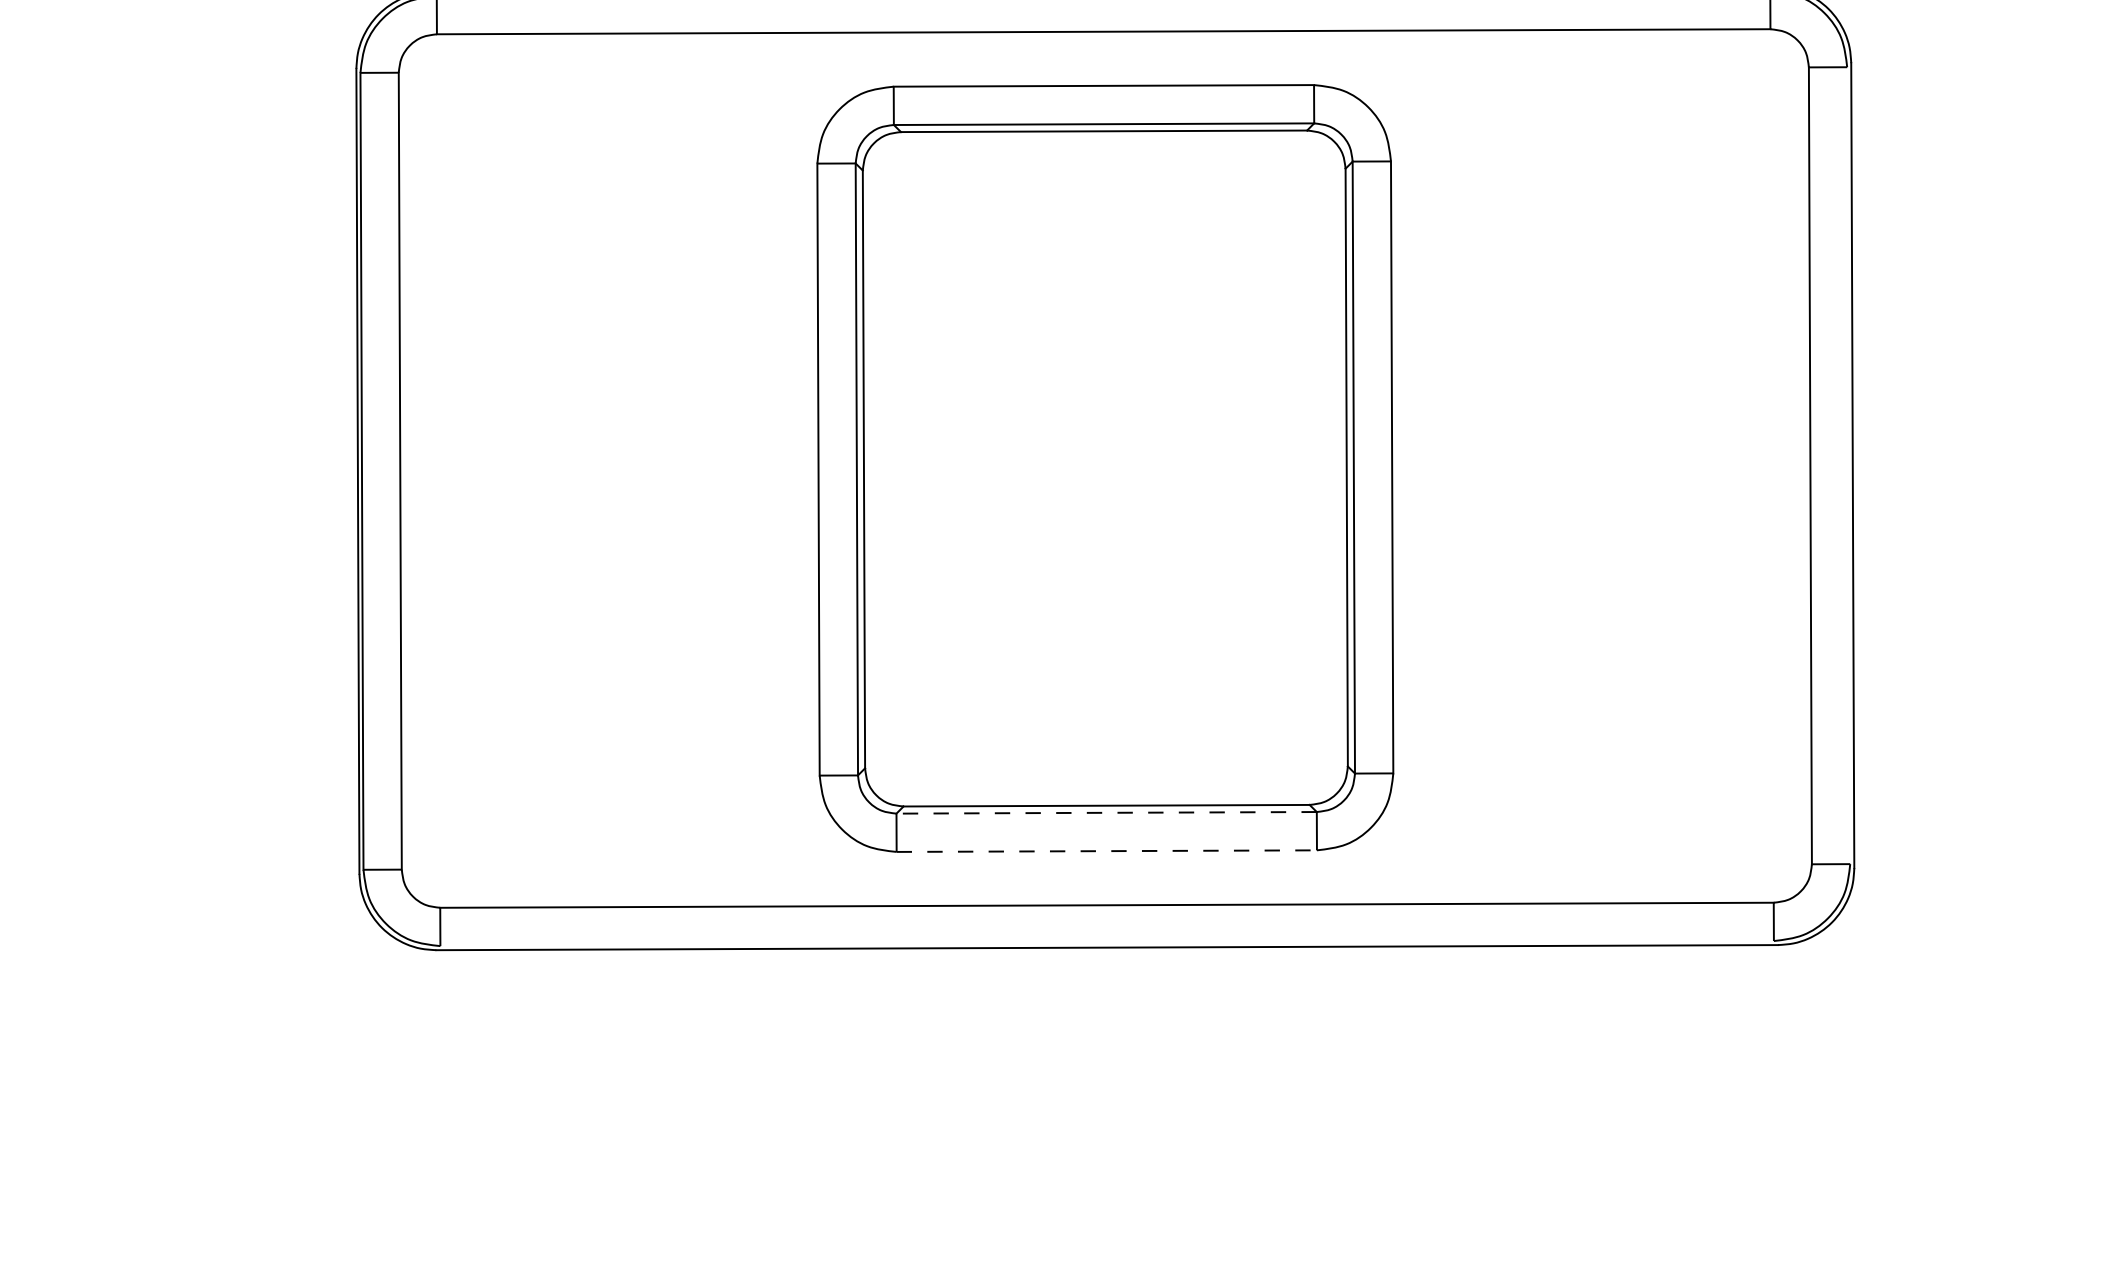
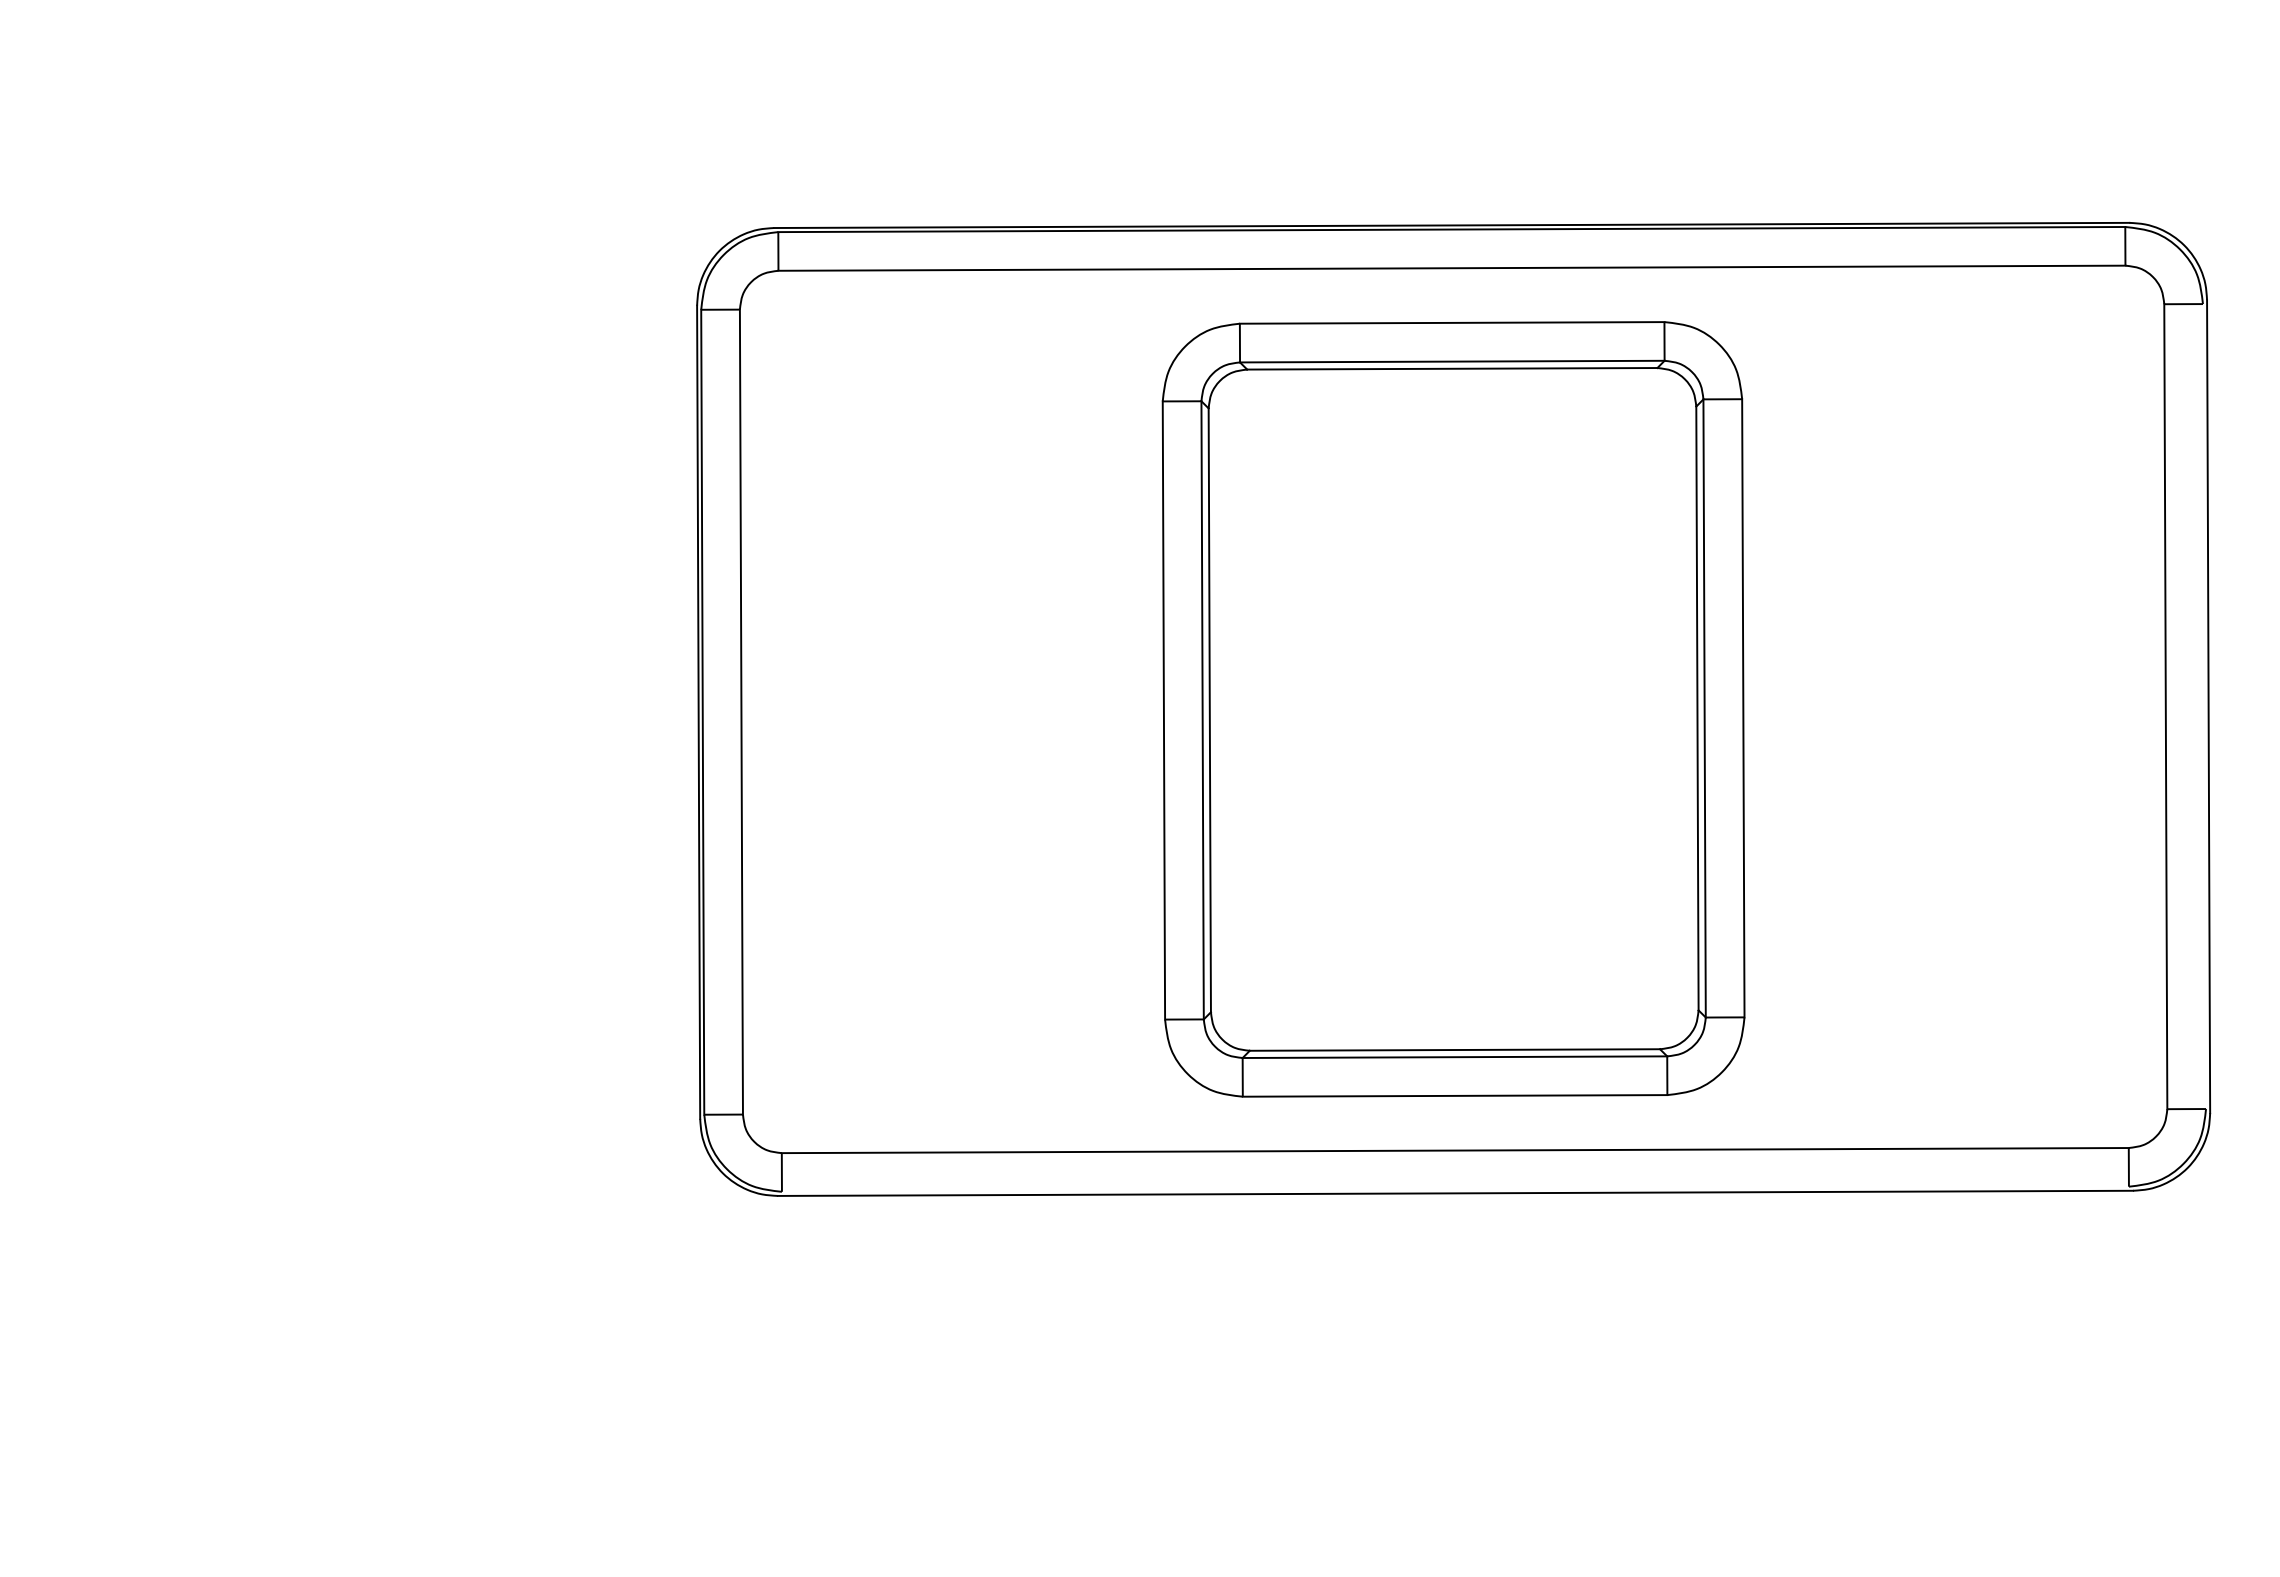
line: (1106, 813) -> (1454, 1057), dashed -> solid
line: (1107, 850) -> (1455, 1095), dashed -> solid

